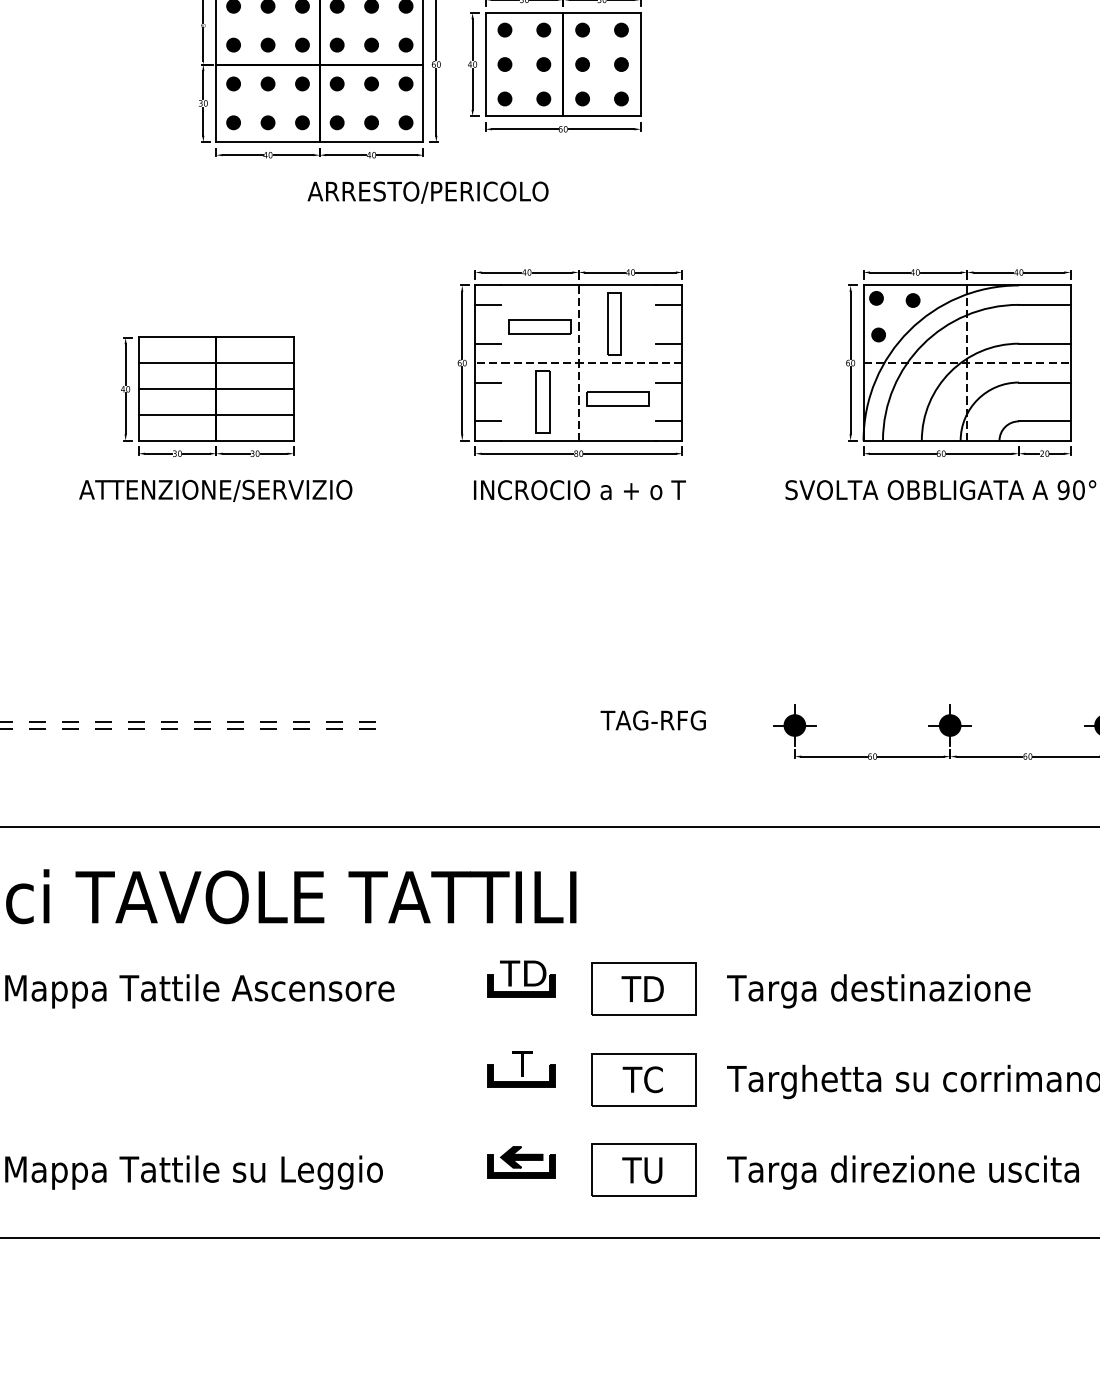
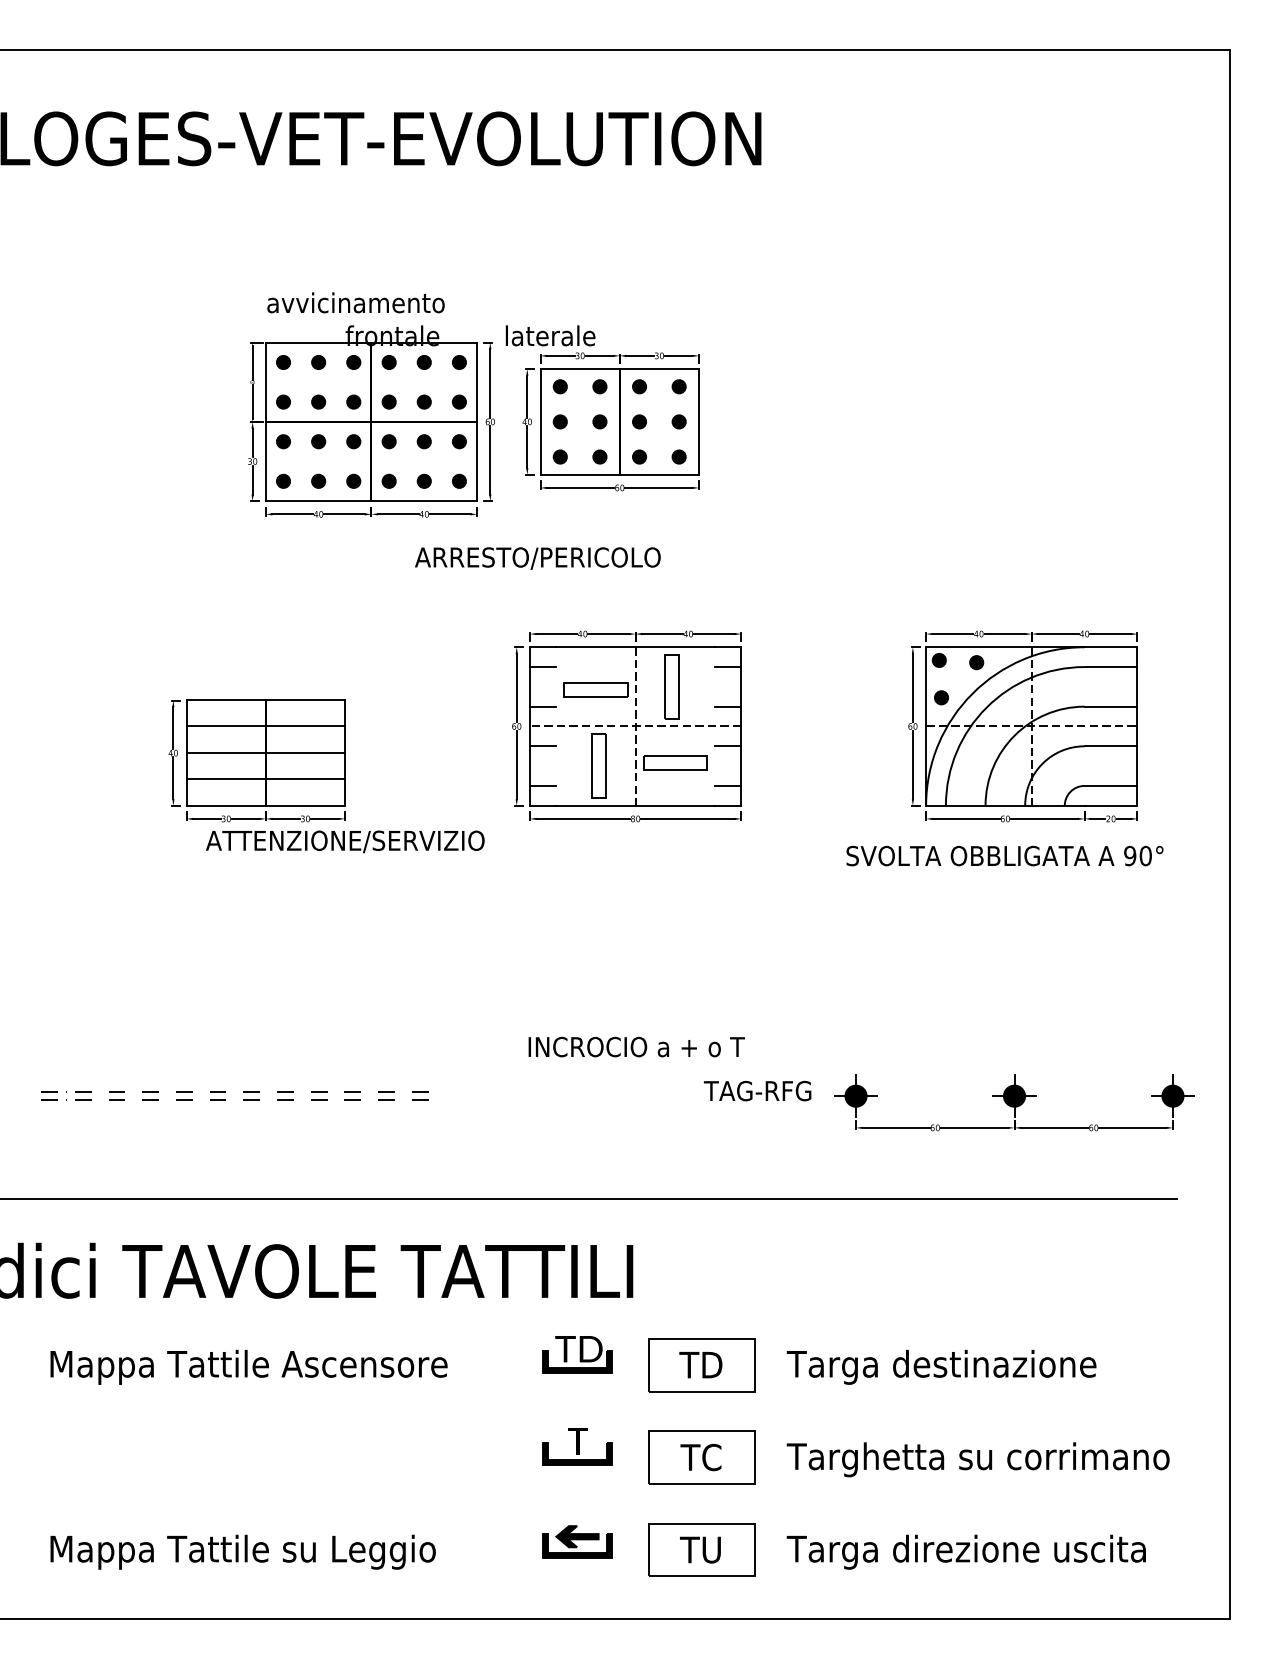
text: (427, 192) -> (537, 558), moved
text: (579, 489) -> (636, 1046), moved
text: (215, 490) -> (345, 841), moved
text: (653, 719) -> (757, 1090), moved

